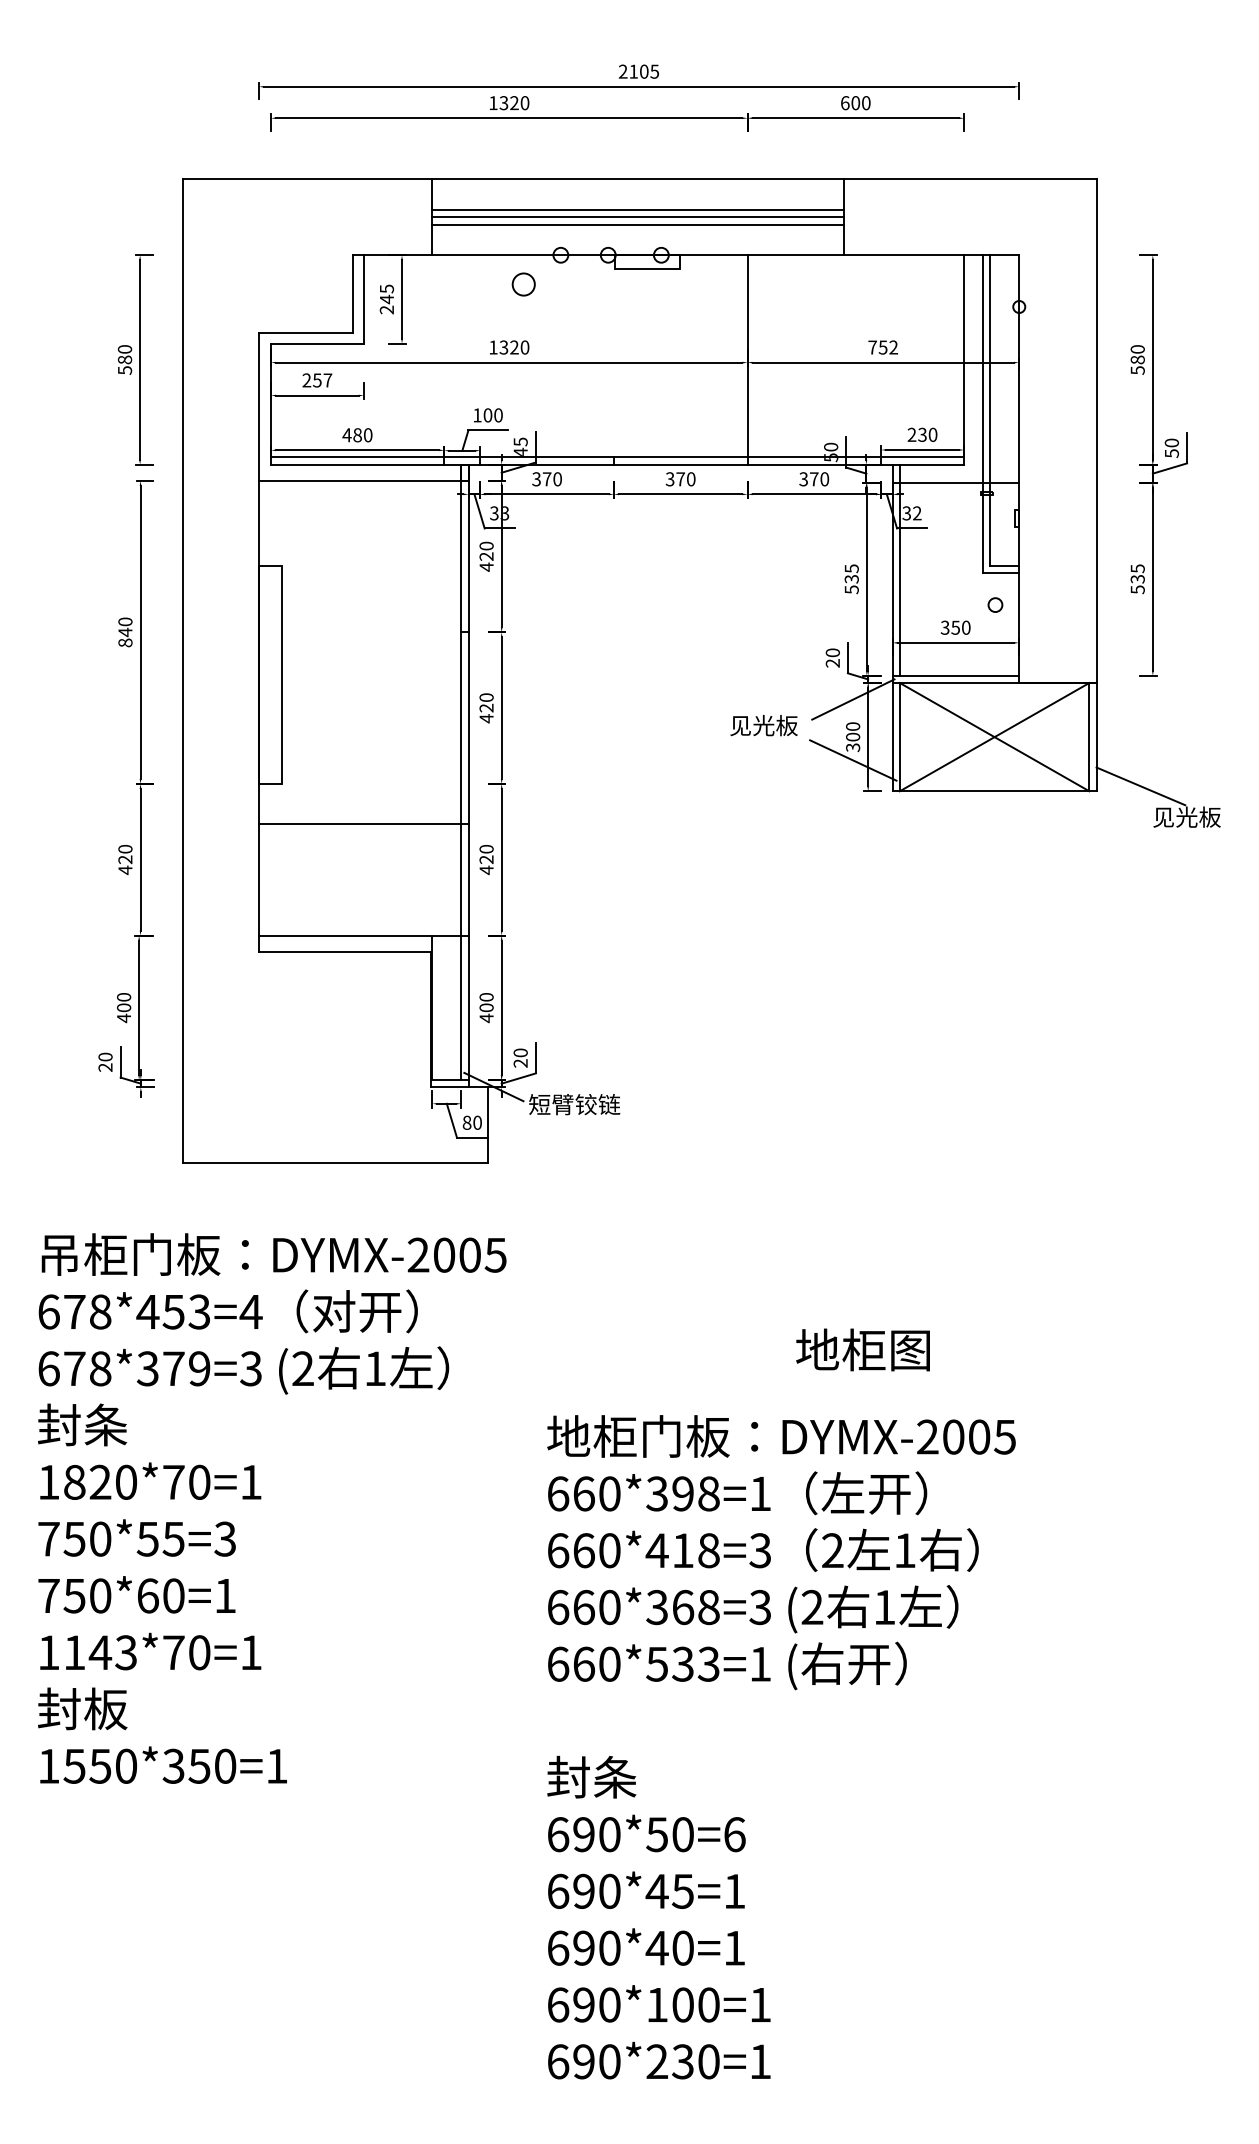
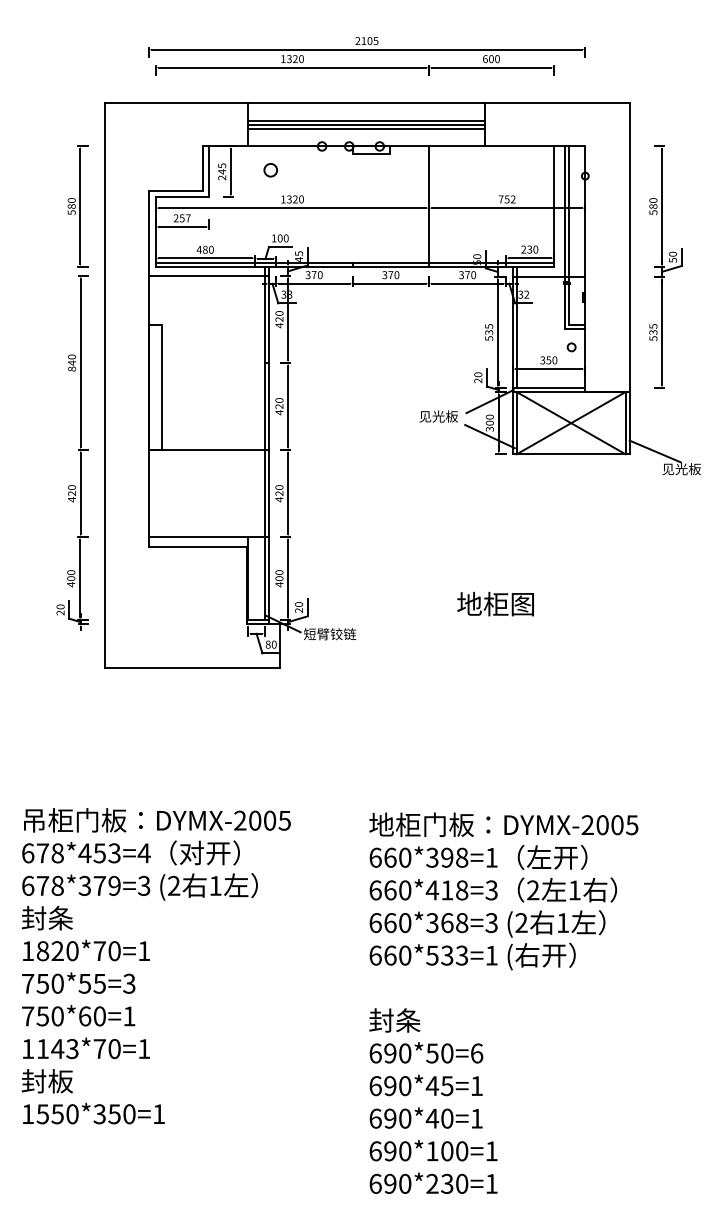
circle: (523, 284) -> (270, 170), moved
line: (363, 824) -> (208, 450), moved
text: (862, 1348) -> (495, 603), moved
text: (272, 1509) -> (156, 966), moved
text: (780, 1745) -> (503, 1002), moved

